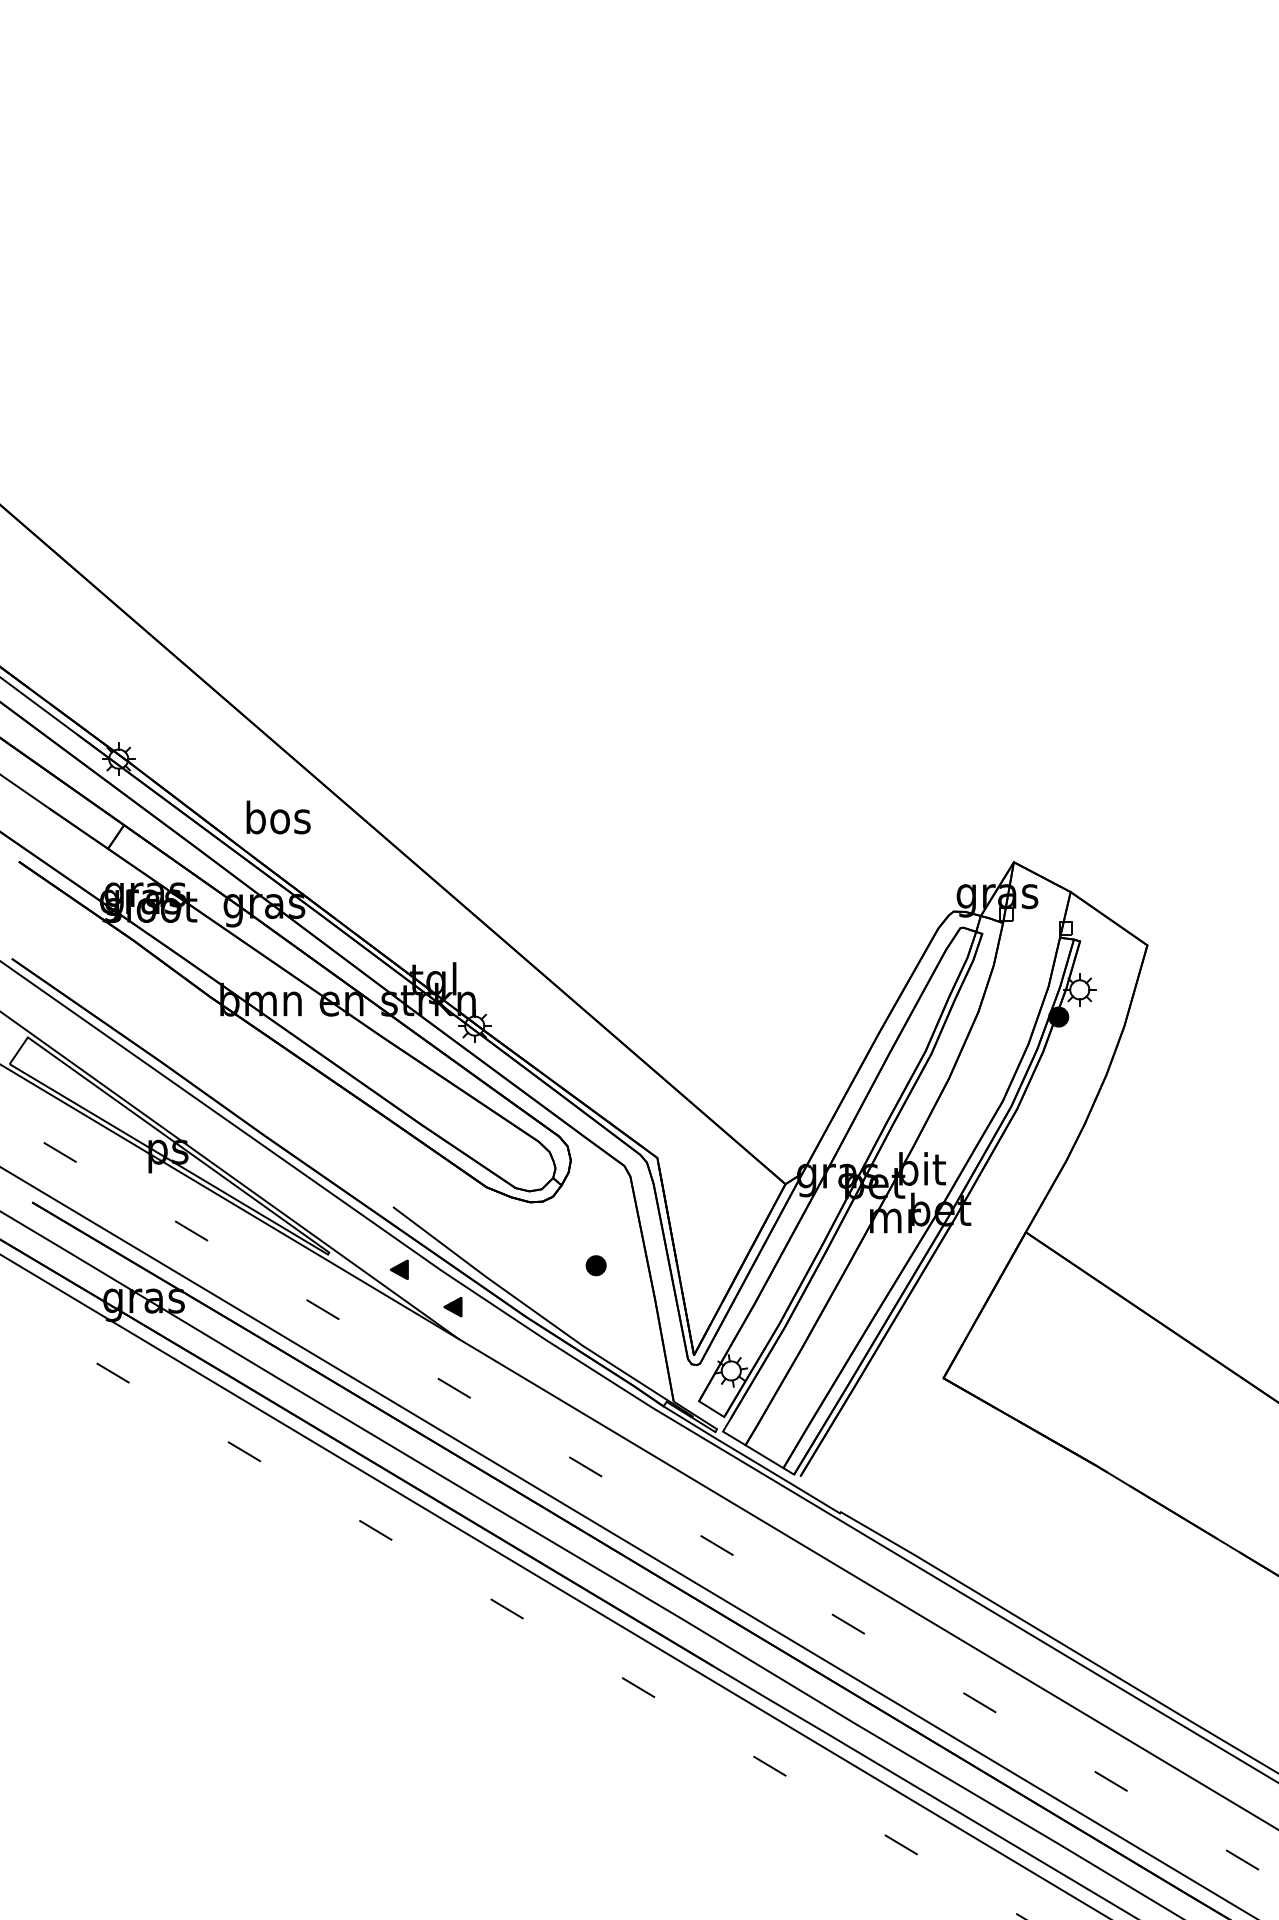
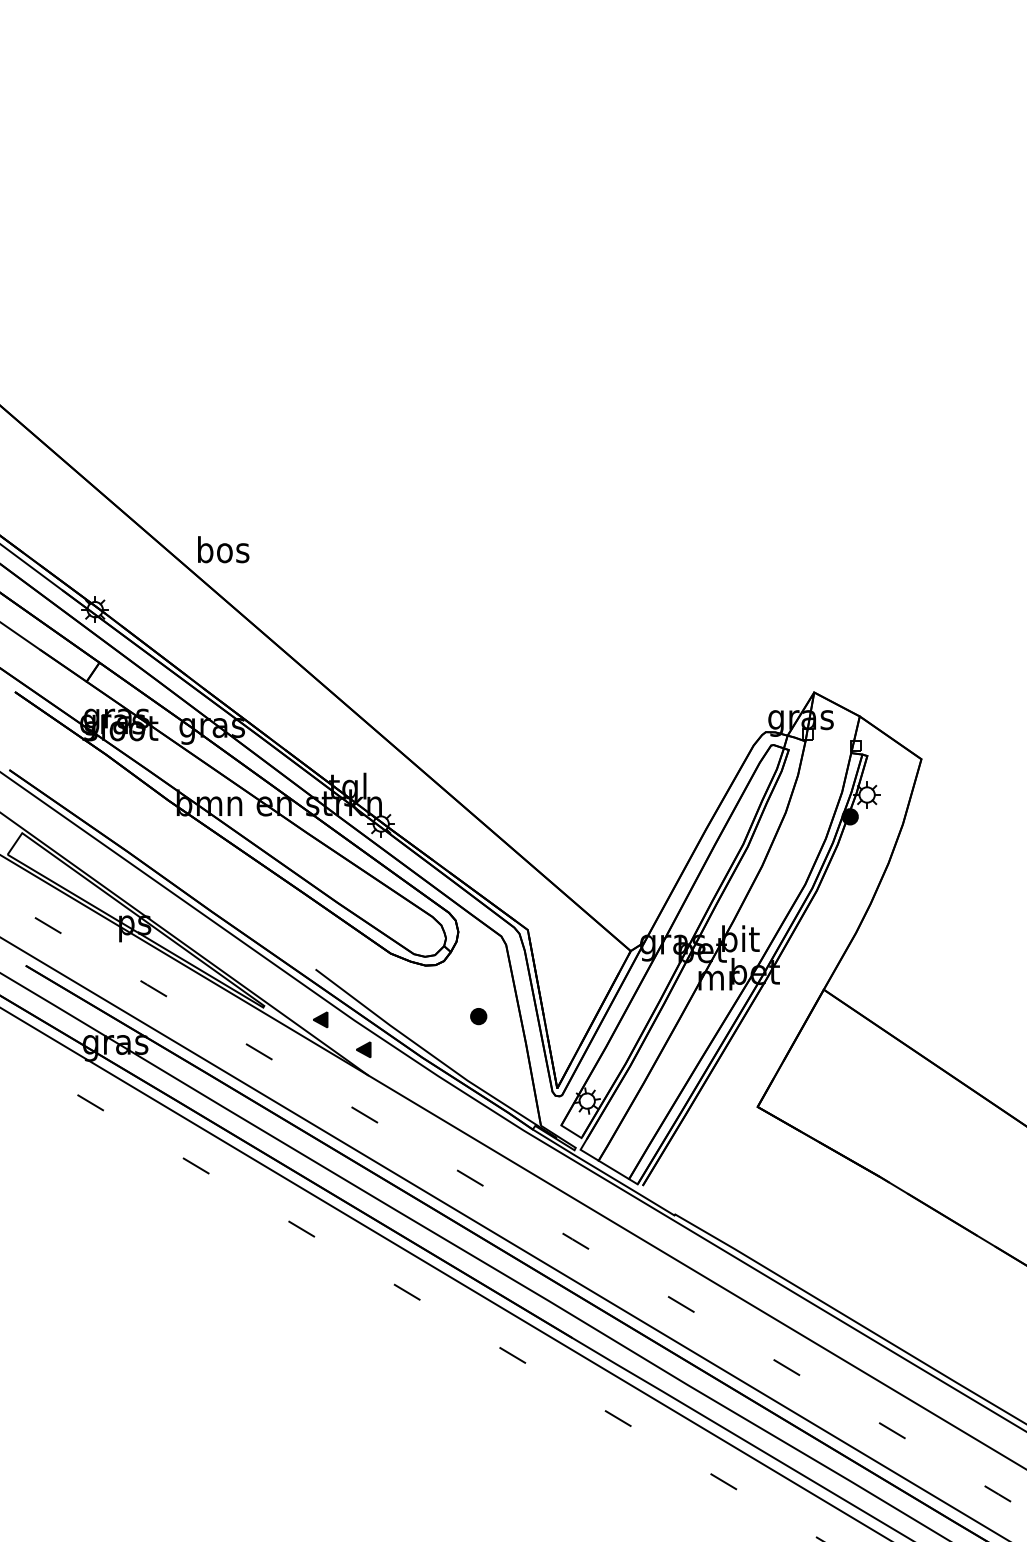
text: (278, 817) -> (223, 549), moved

